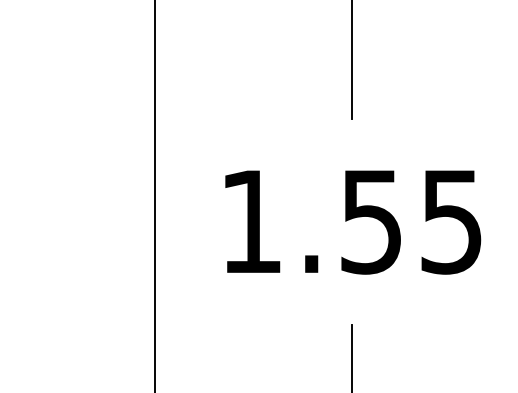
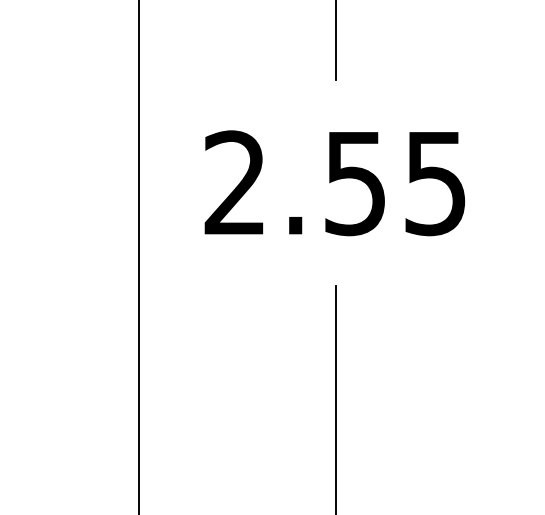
text: (250, 221) -> (234, 182), 1.55 -> 2.55

